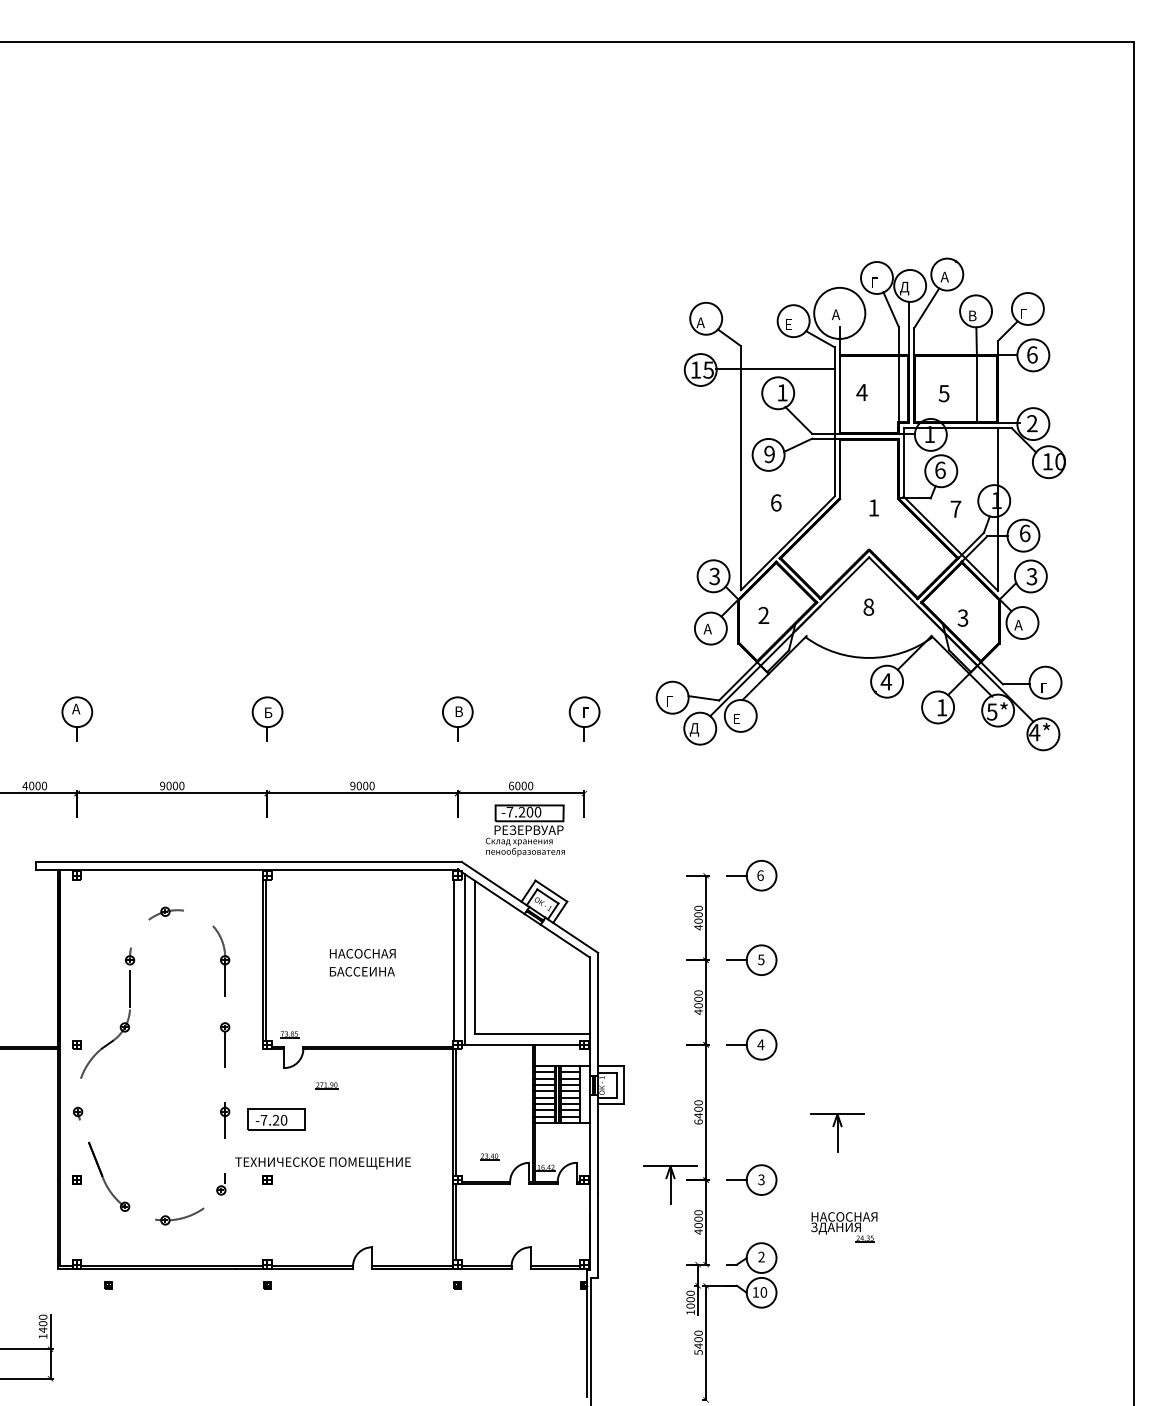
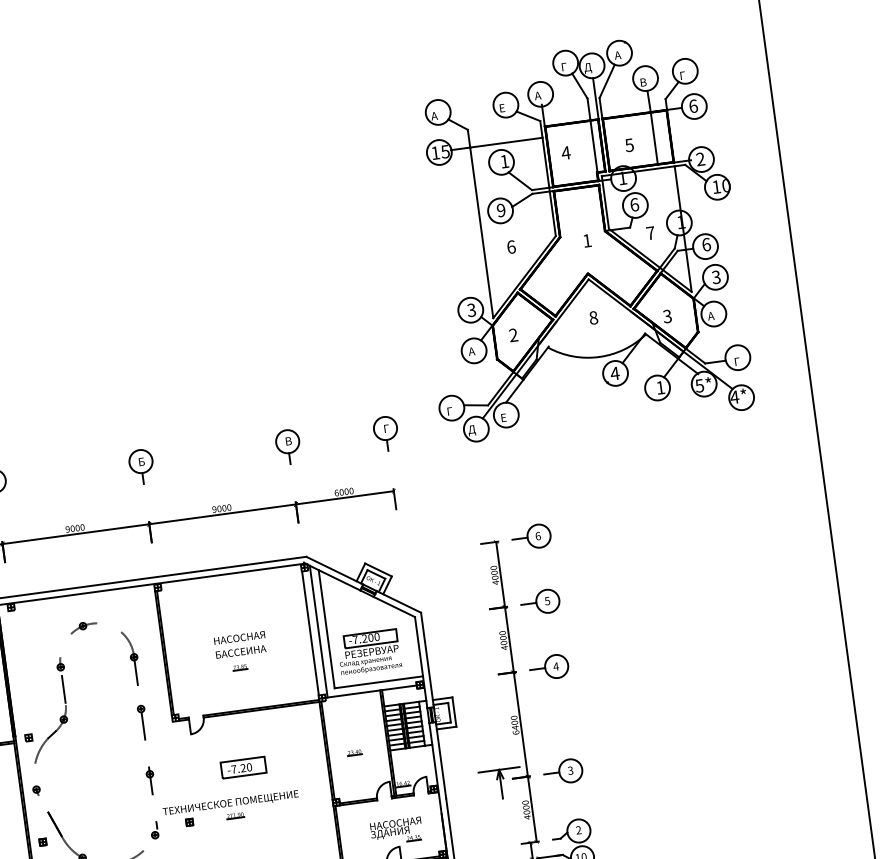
circle: (839, 313) -> (540, 94), size x0.62
part: (525, 830) -> (369, 652), moved
part: (289, 1034) -> (240, 667), moved
part: (326, 1085) -> (235, 815), moved
part: (276, 1119) -> (243, 767), moved
part: (837, 1132) -> (624, 726), removed
part: (489, 1156) -> (354, 752), moved
part: (844, 1227) -> (396, 831), moved

